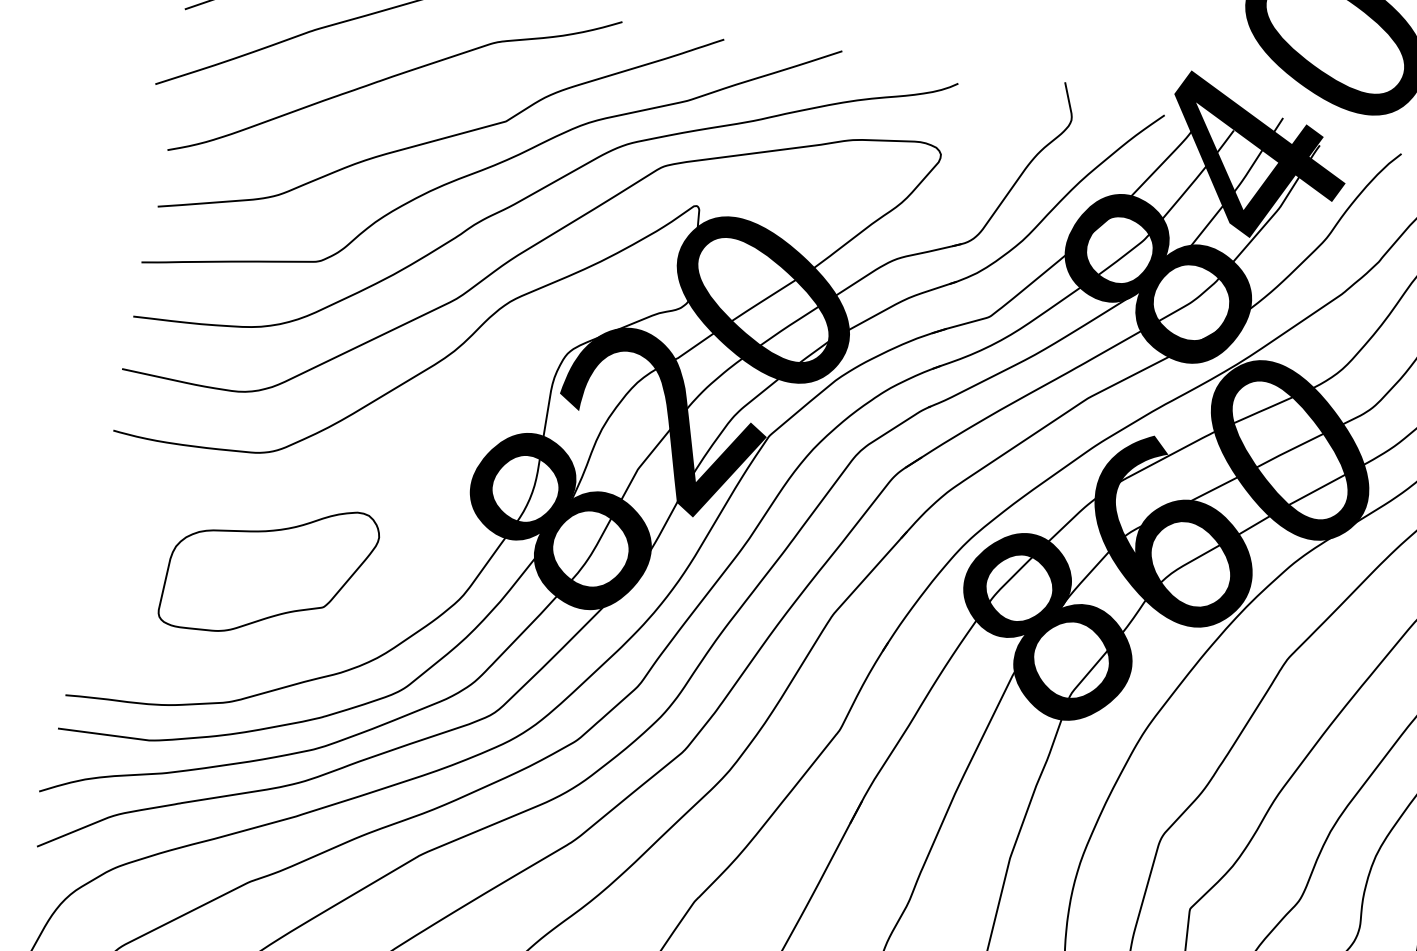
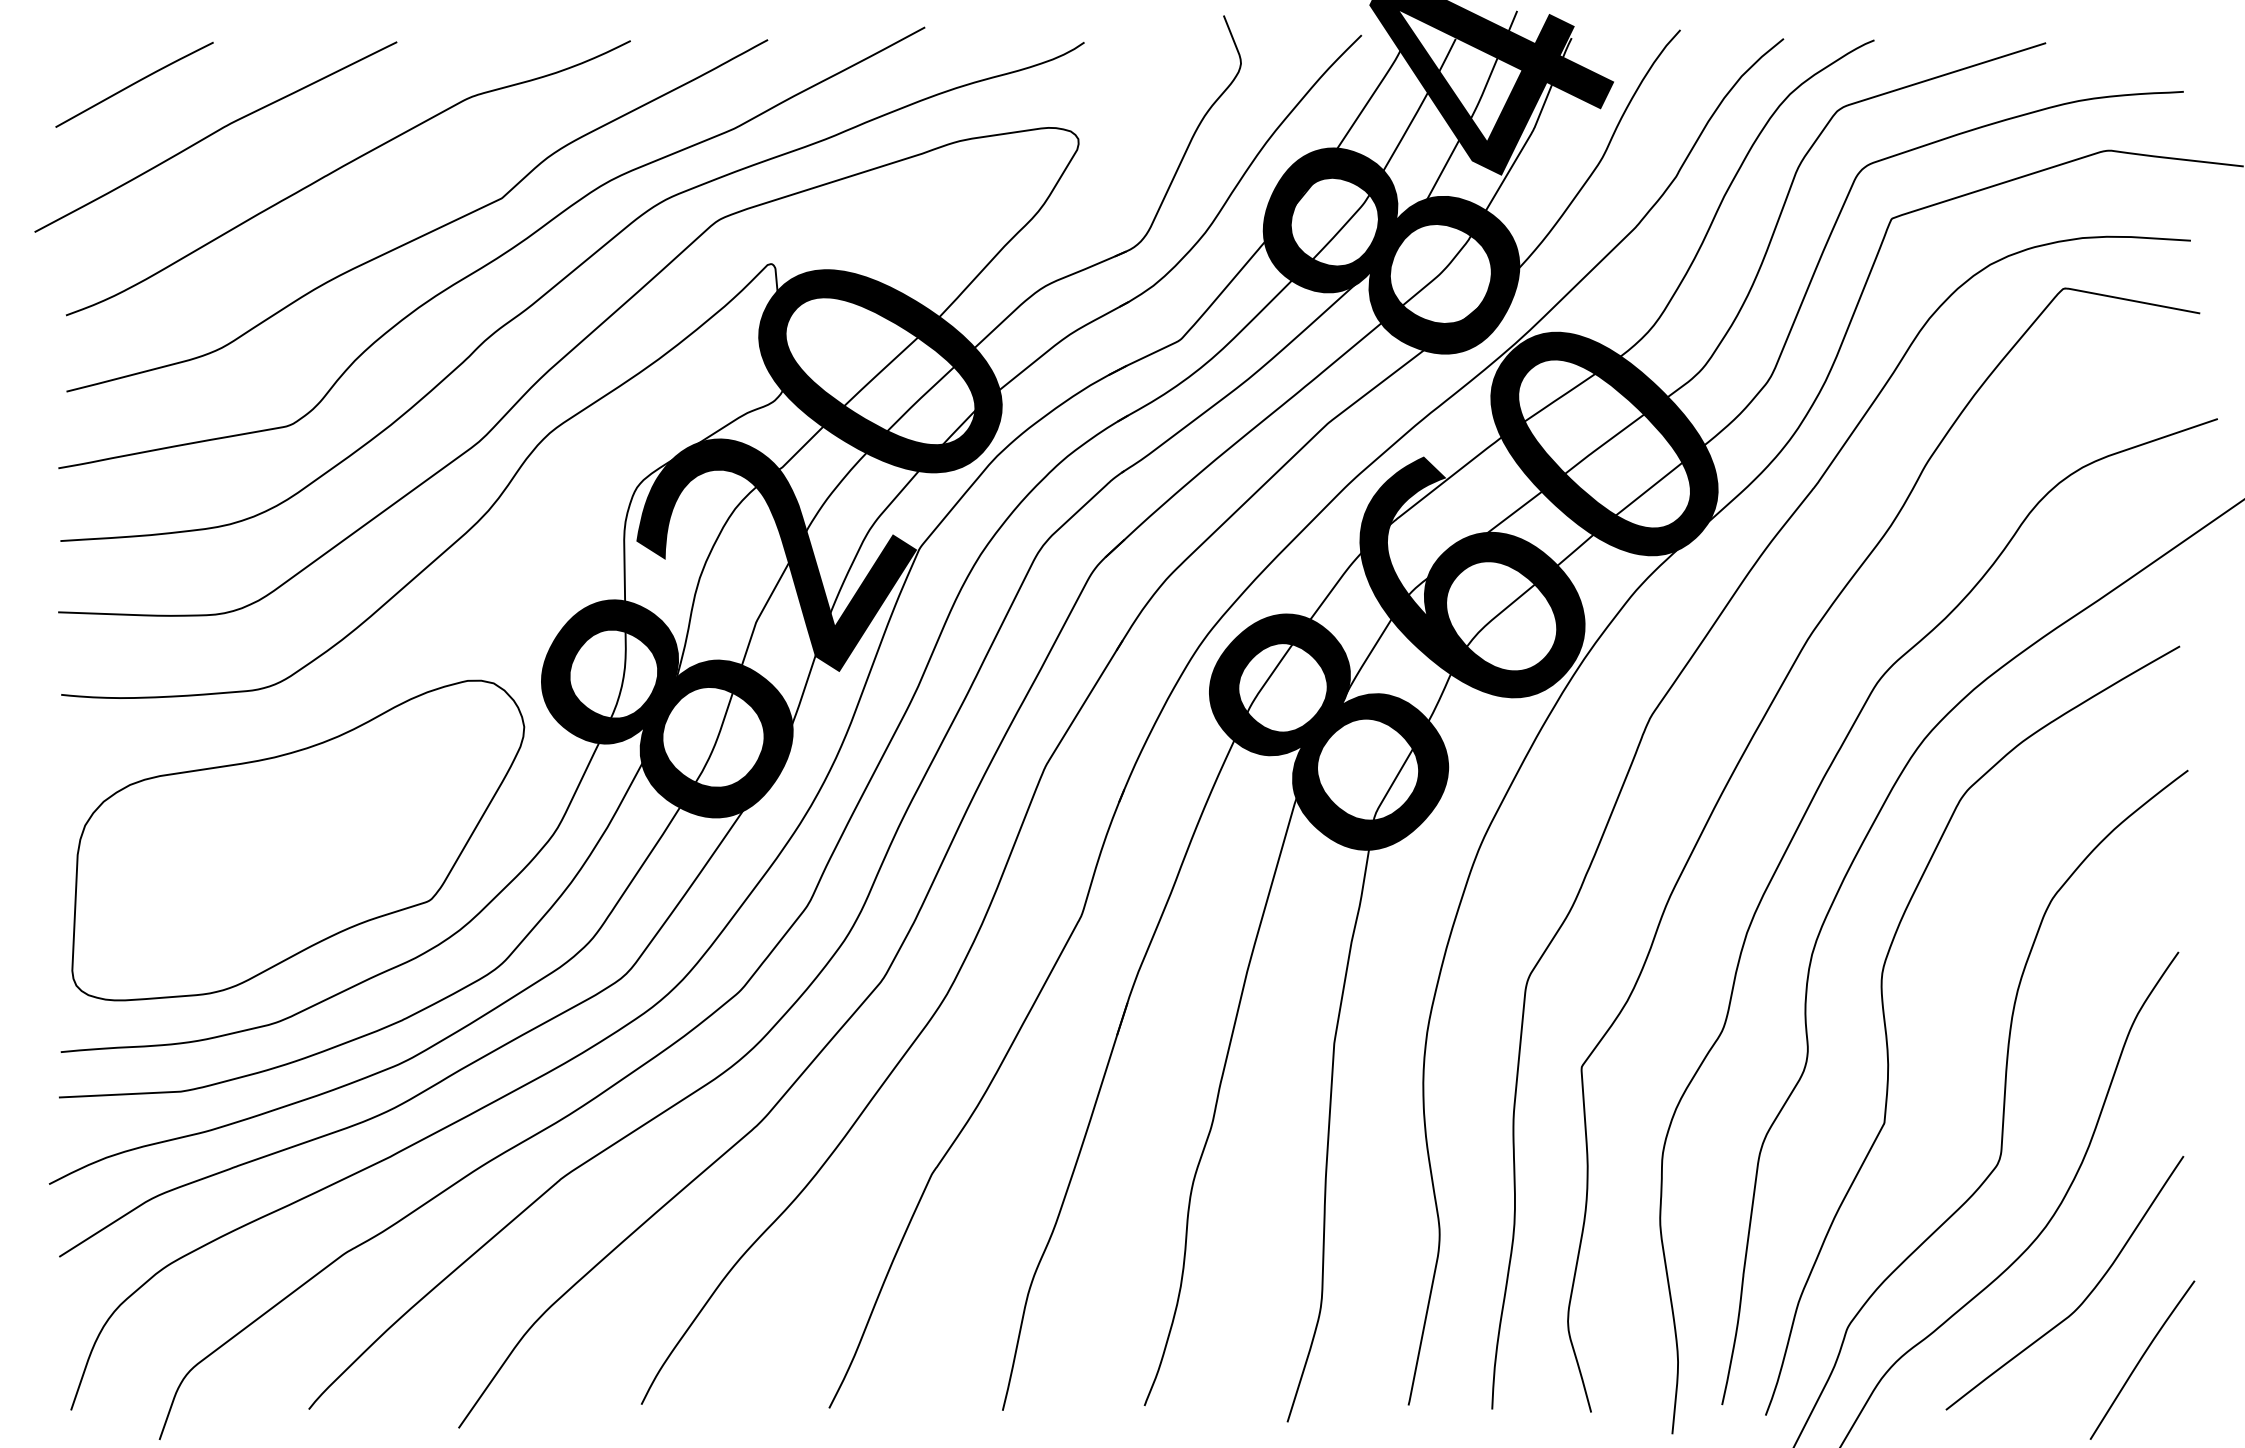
part: (269, 570) -> (298, 840), size x1.67

